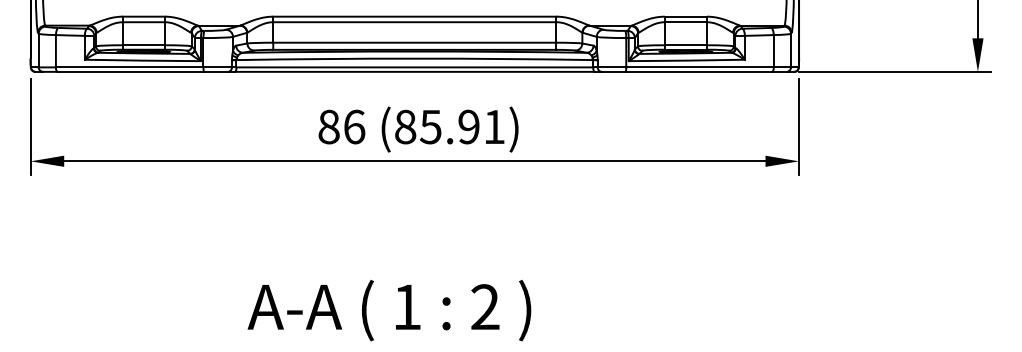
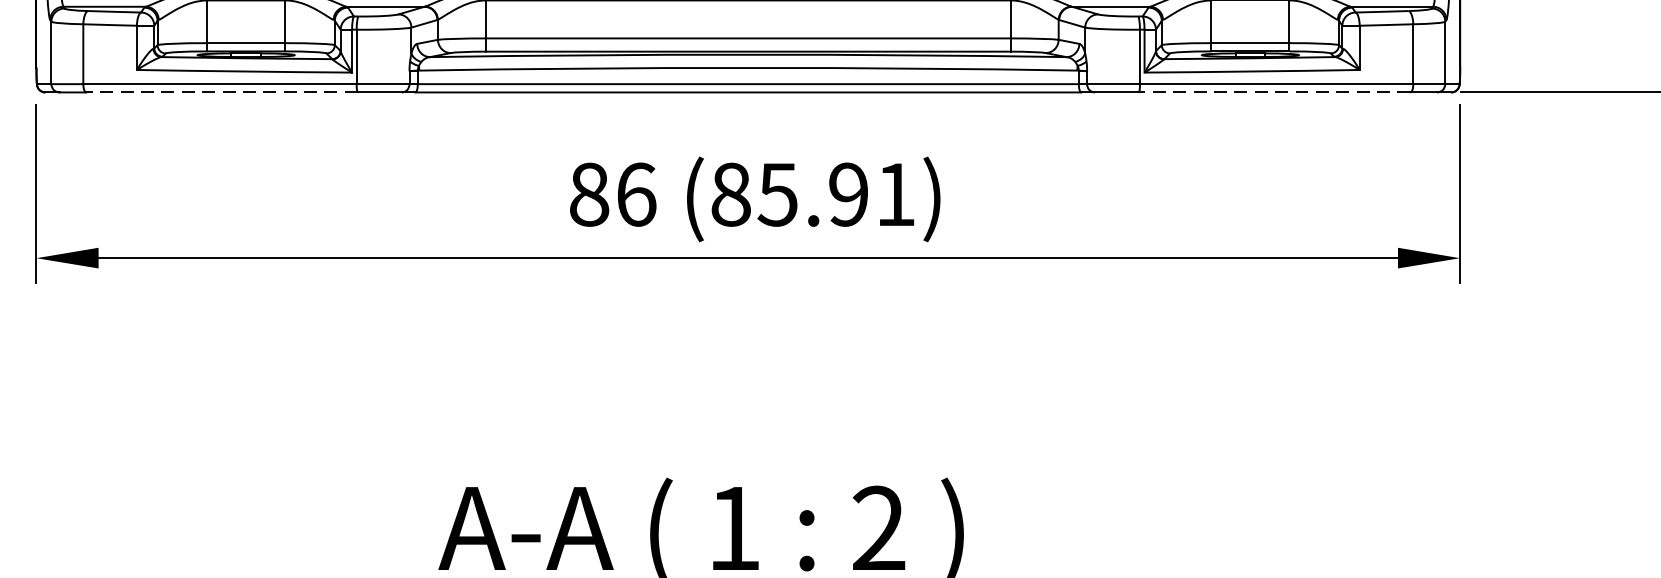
line: (130, 71) -> (221, 91), solid -> dashed
line: (698, 71) -> (1273, 91), solid -> dashed

